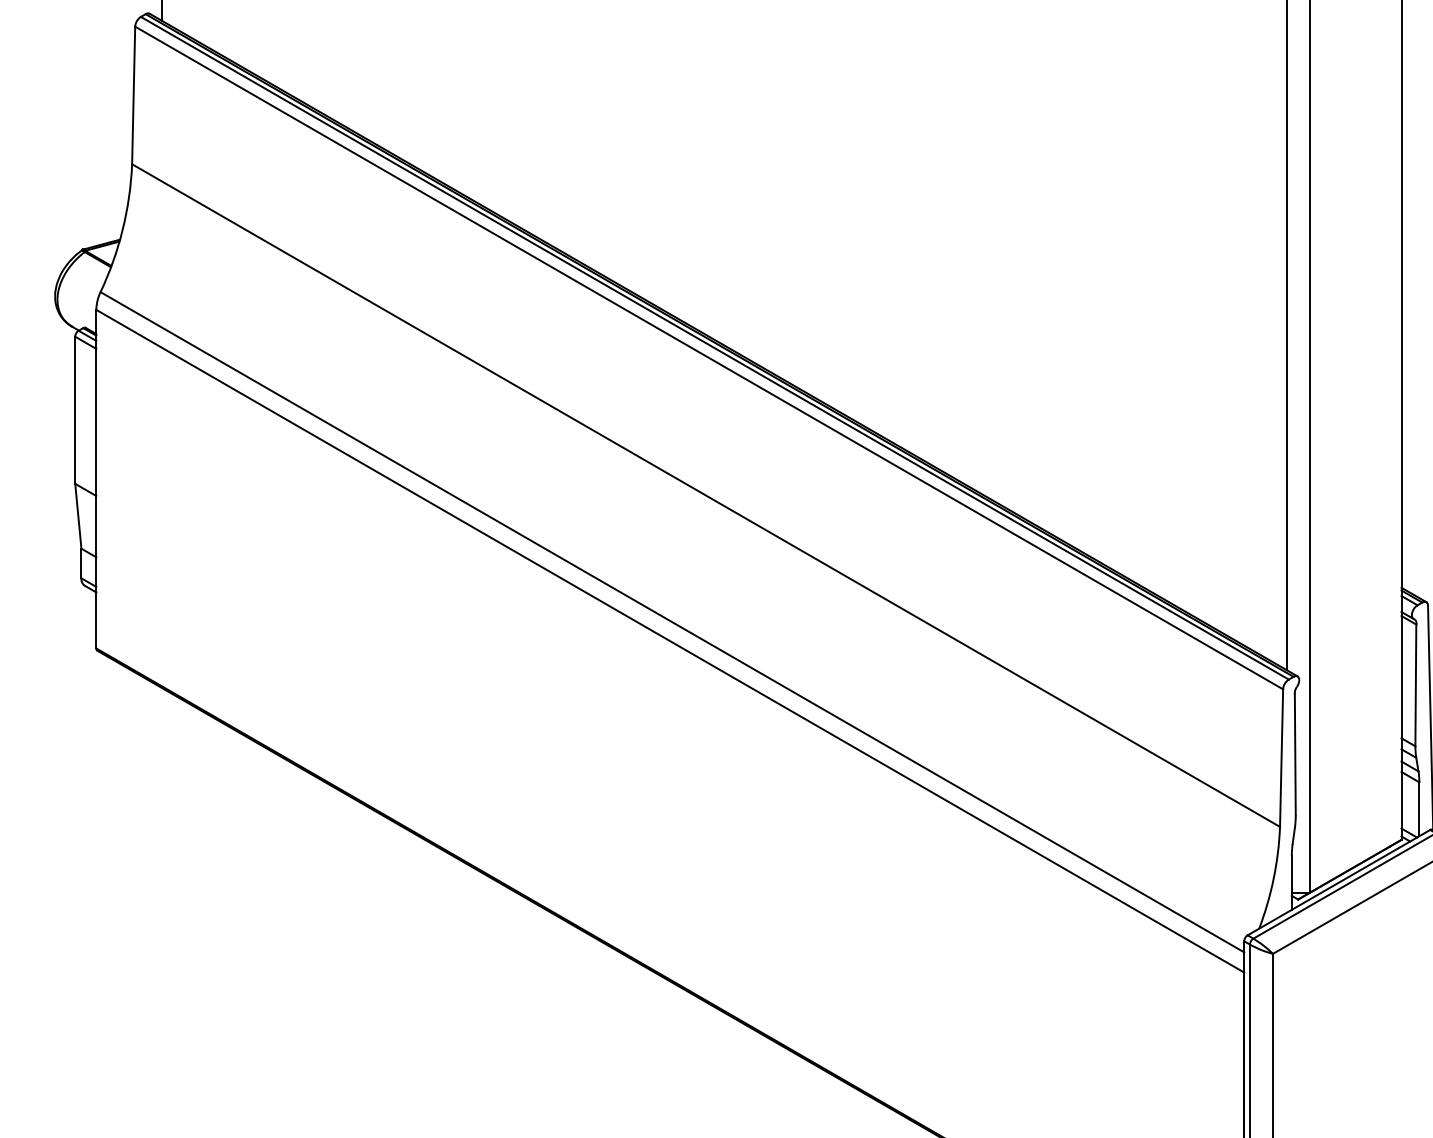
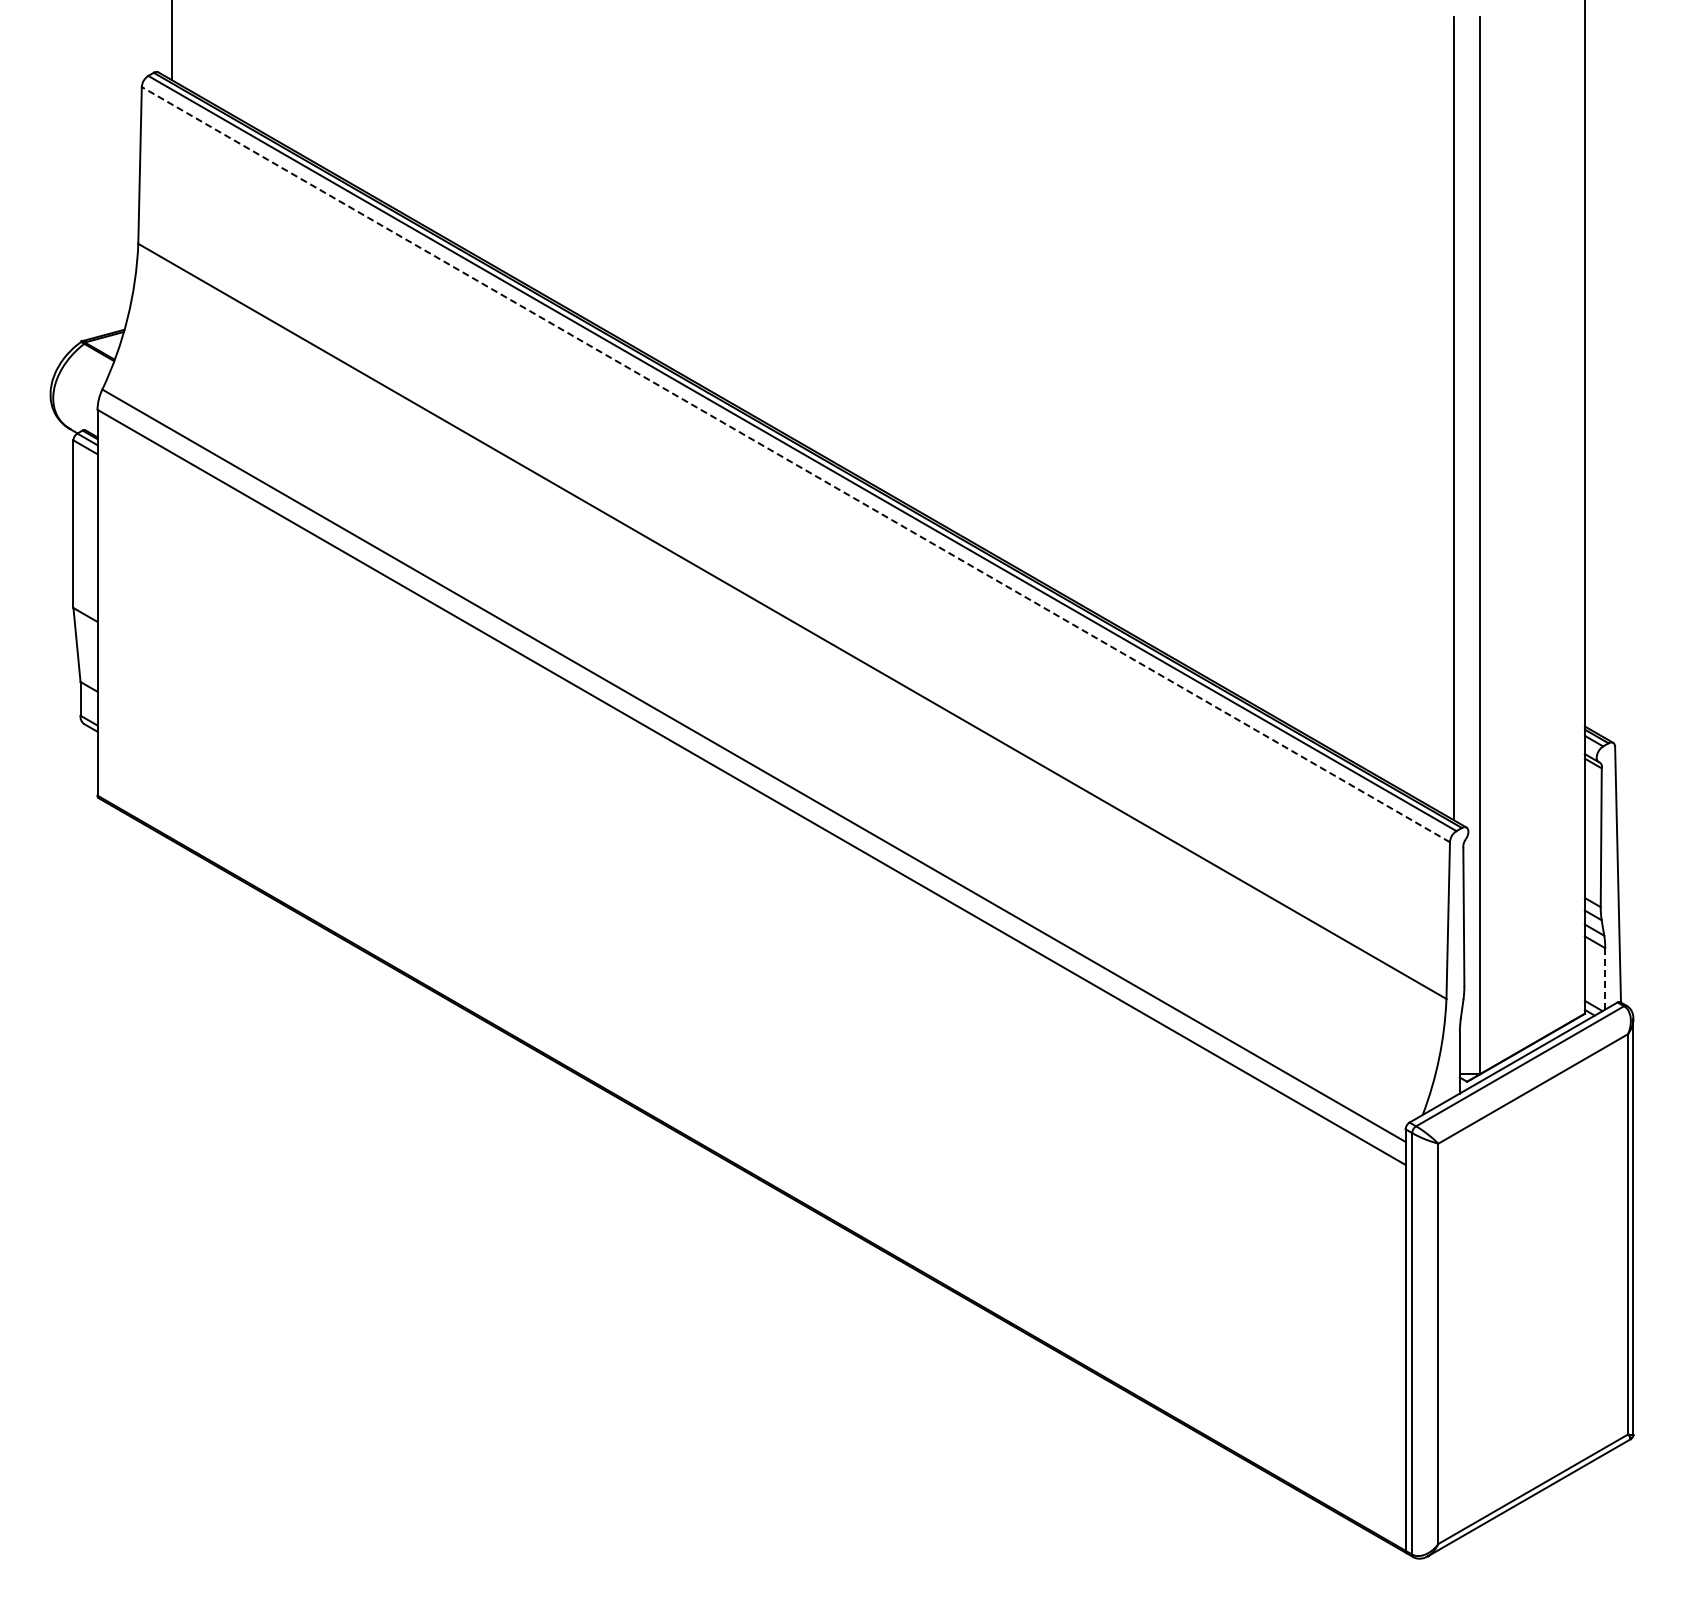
line: (708, 357) -> (795, 464), solid -> dashed
line: (1419, 808) -> (1605, 978), solid -> dashed

